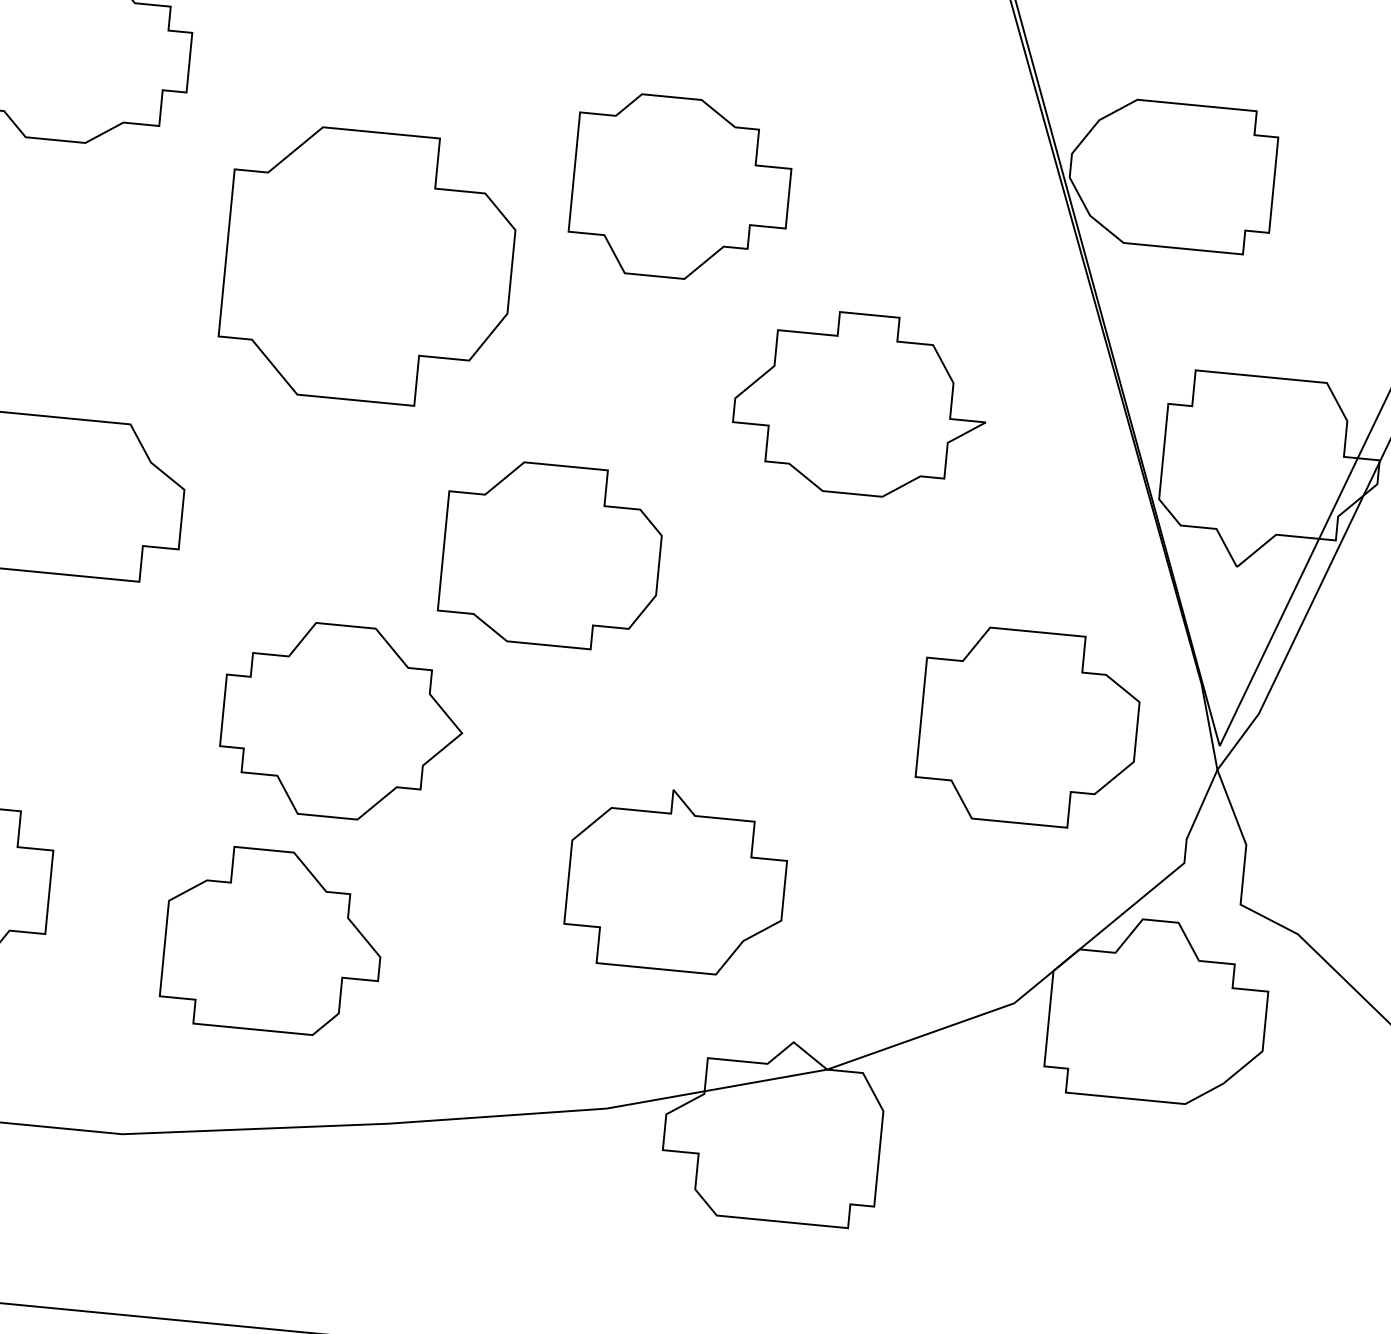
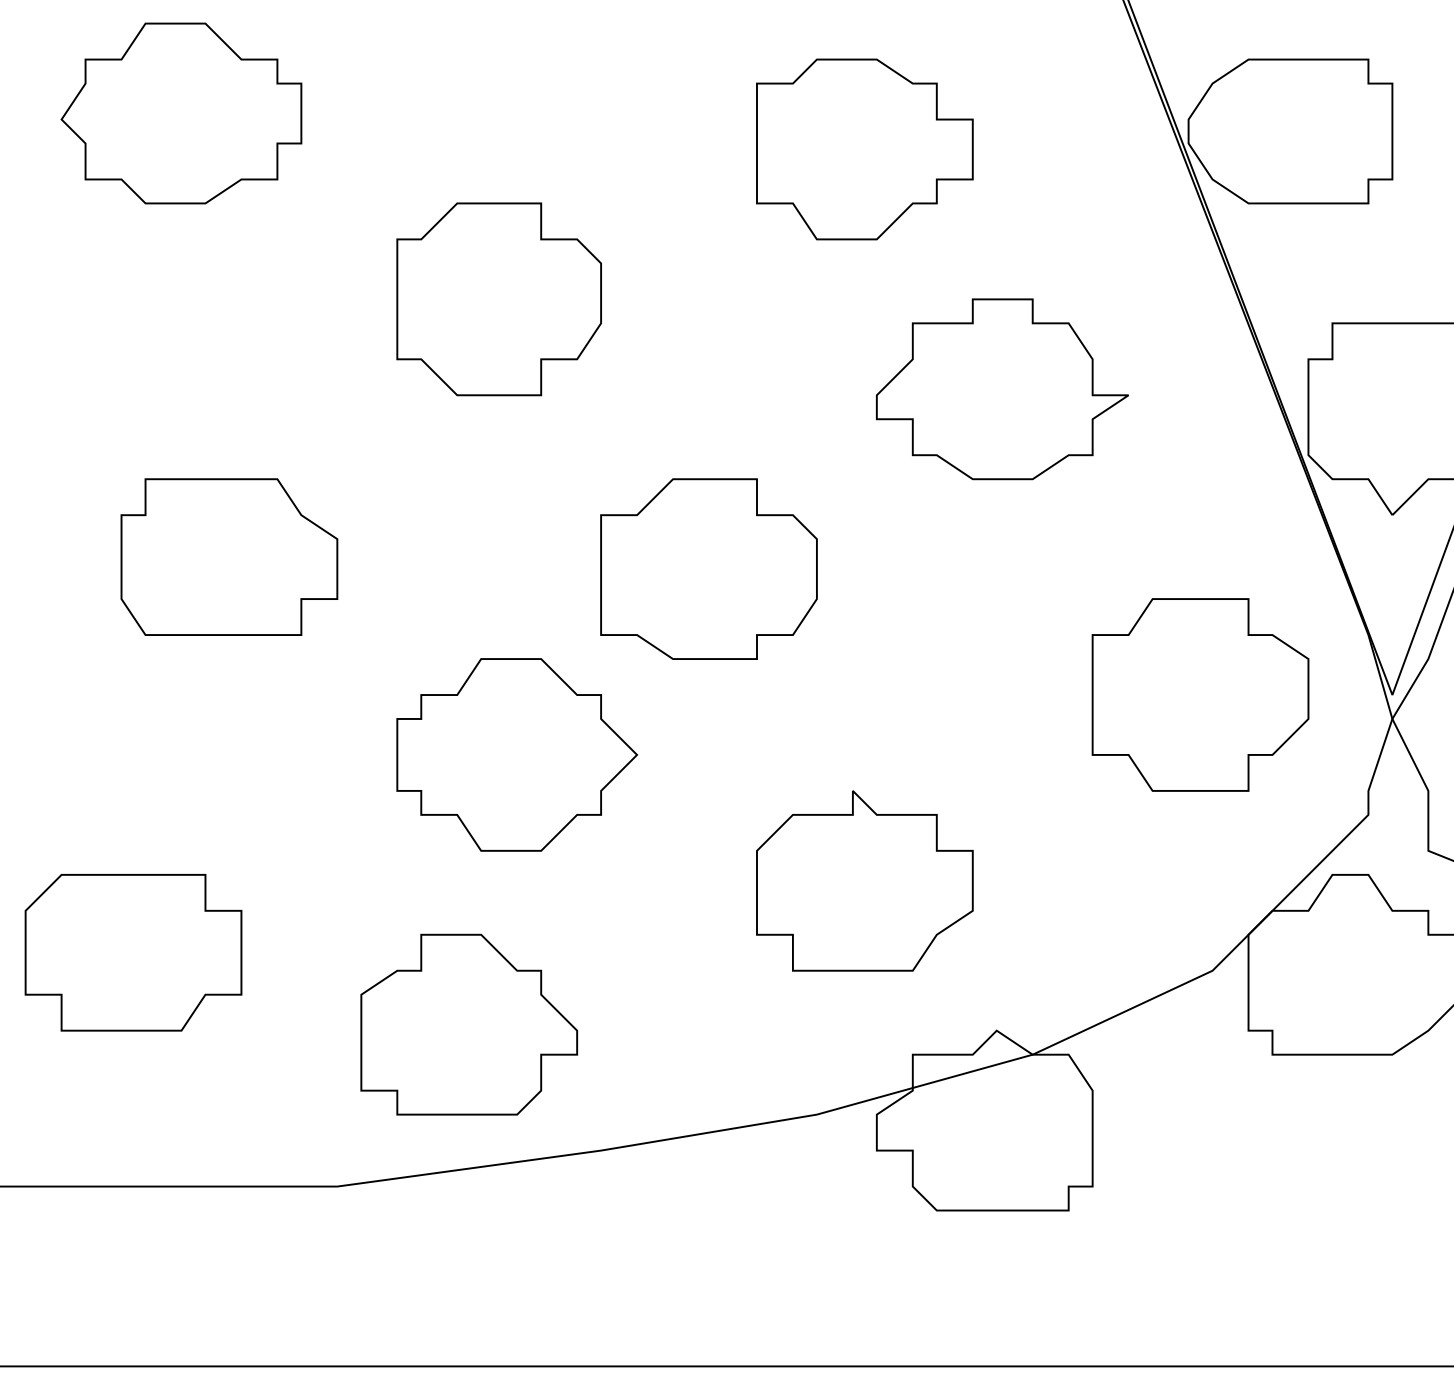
part: (680, 188) -> (864, 149), moved
part: (367, 266) -> (498, 299), size x0.71
part: (272, 940) -> (468, 1024), moved

